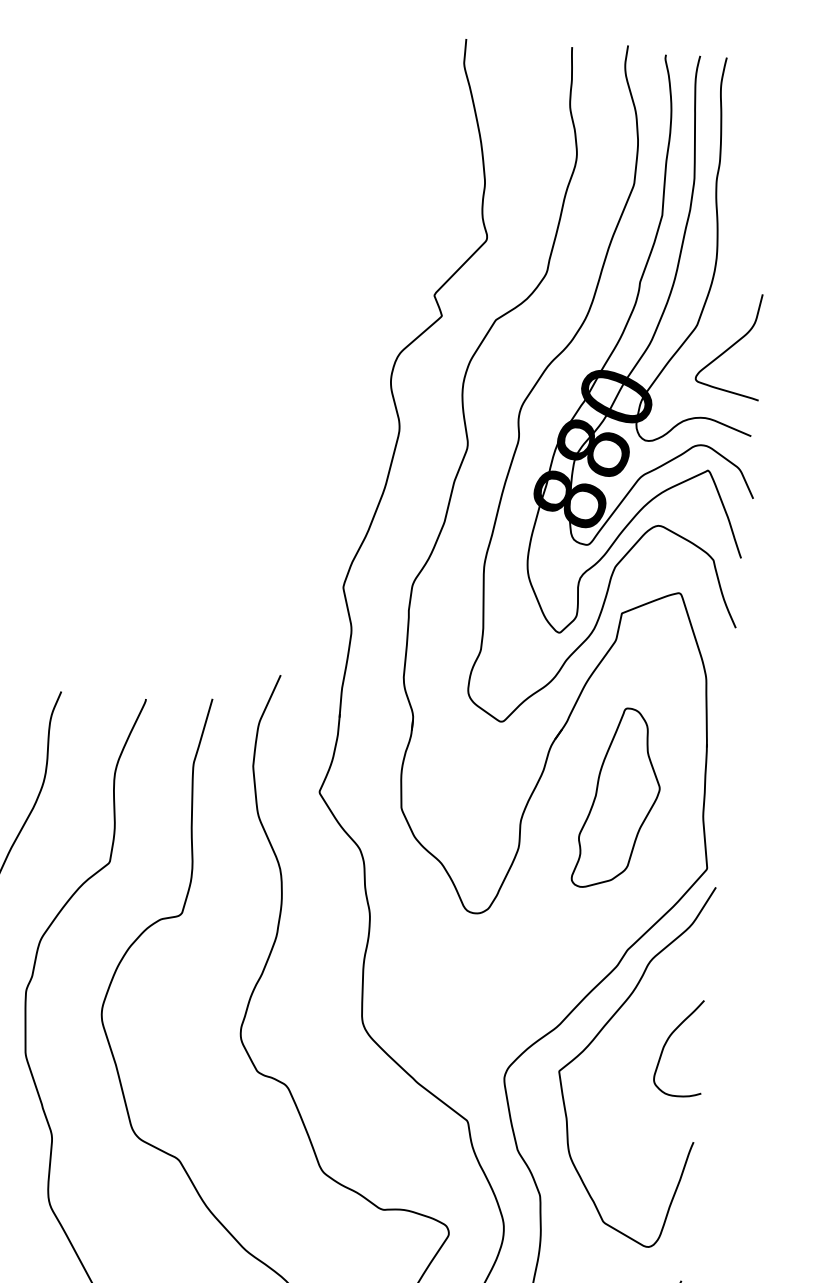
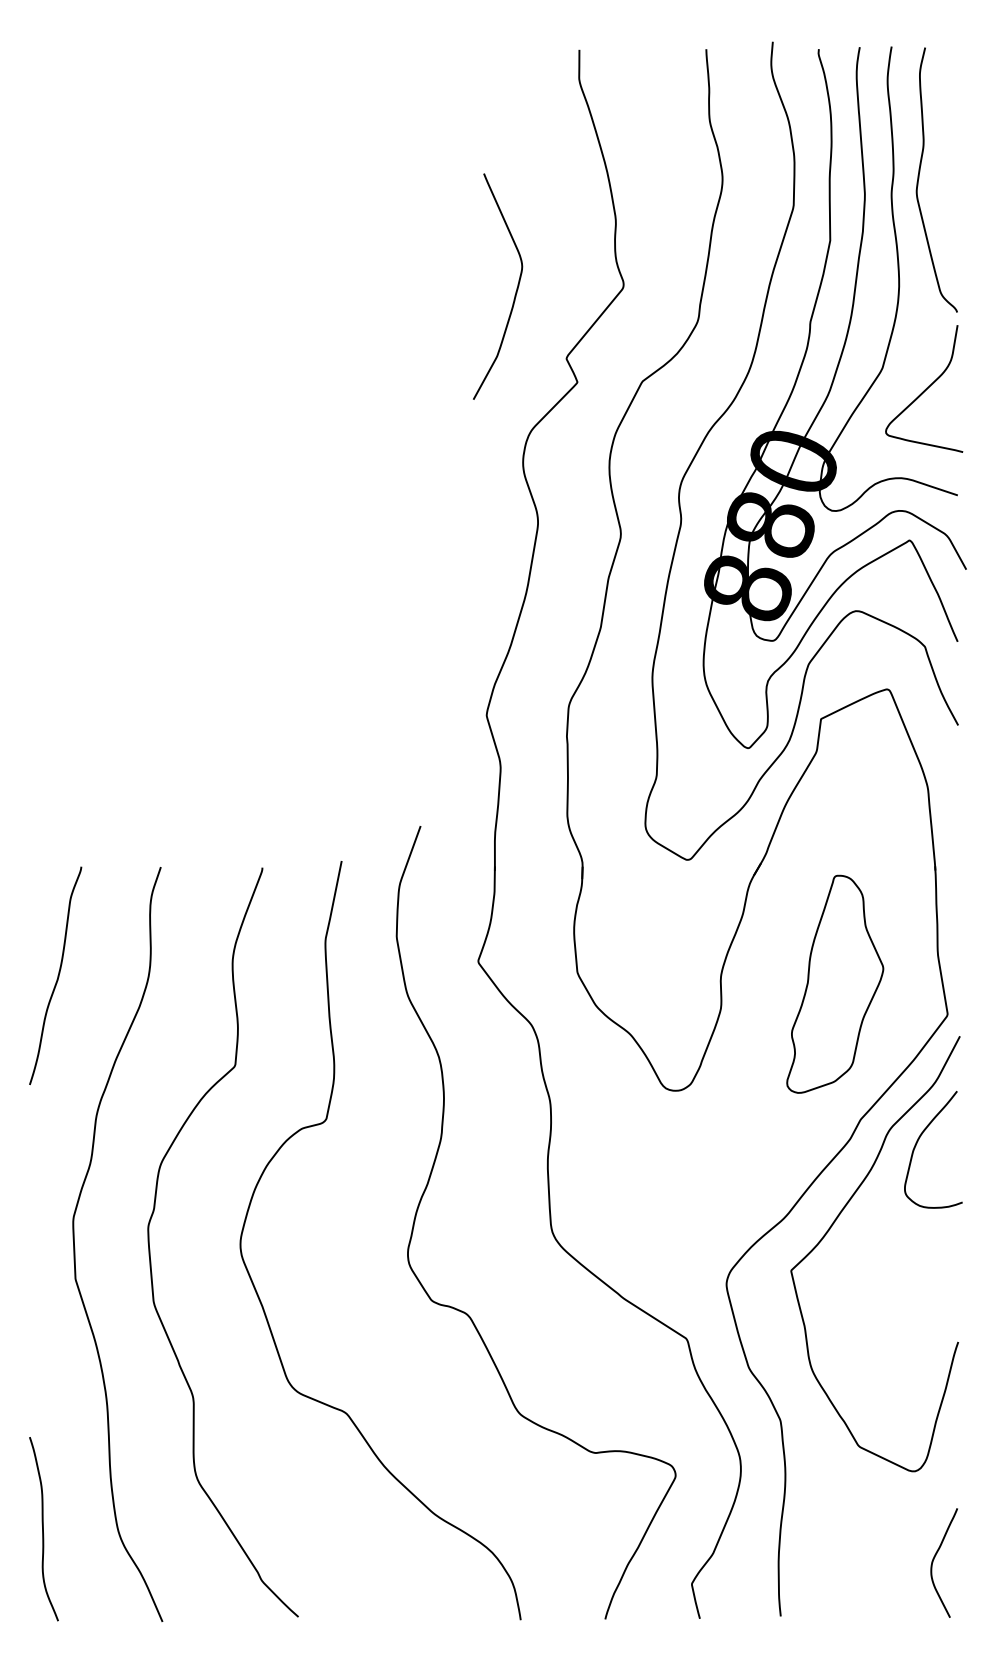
curve: (741, 169) -> (919, 178), added
curve: (396, 236) -> (515, 291), added
part: (618, 798) -> (835, 983), moved
curve: (668, 1039) -> (918, 1141), moved

